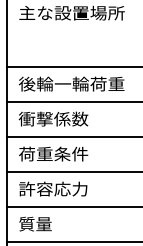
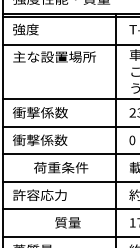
text: (71, 83) -> (54, 112), 後輪一輪荷重 -> 衝撃係数
text: (54, 153) -> (61, 167), moved
text: (34, 223) -> (67, 222), moved

